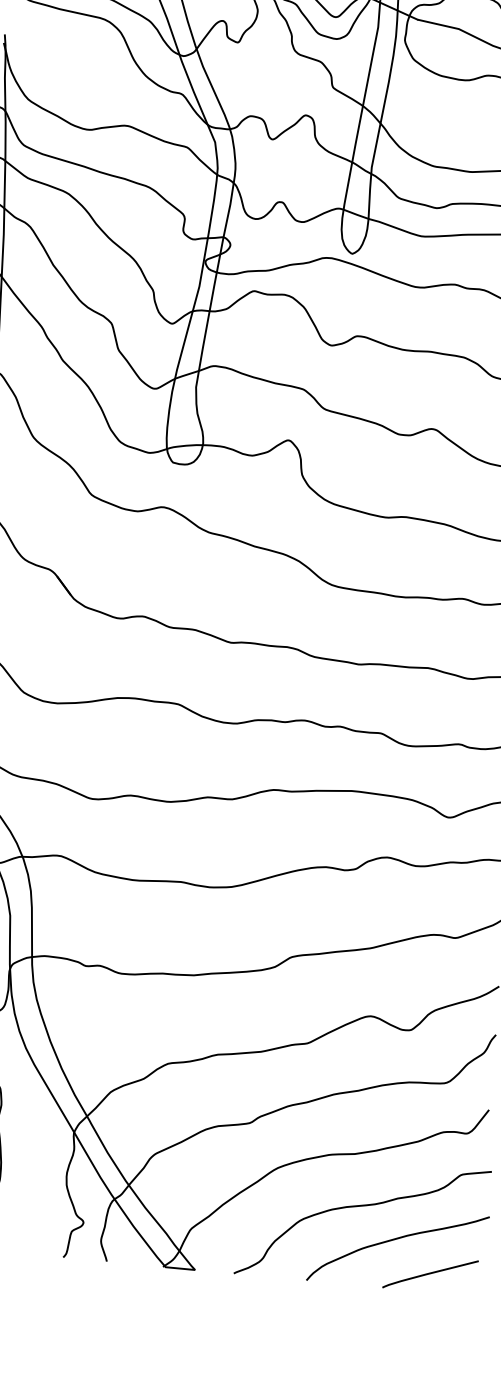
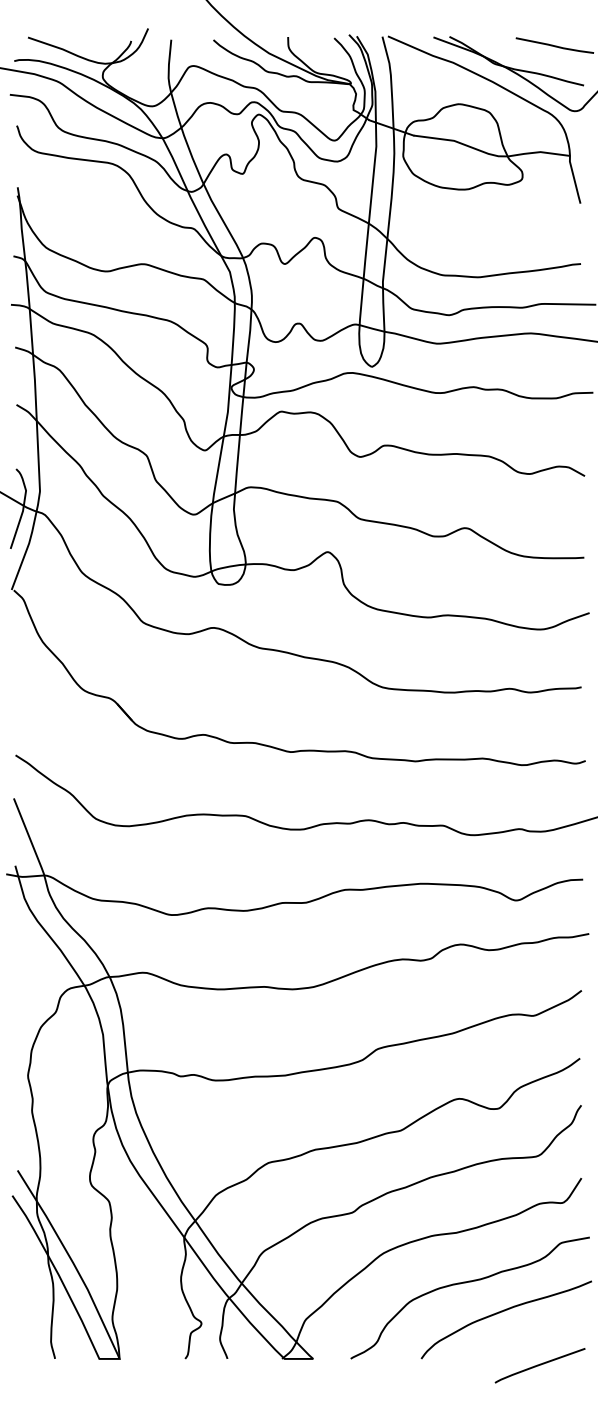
curve: (429, 1274) -> (539, 1365), moved

